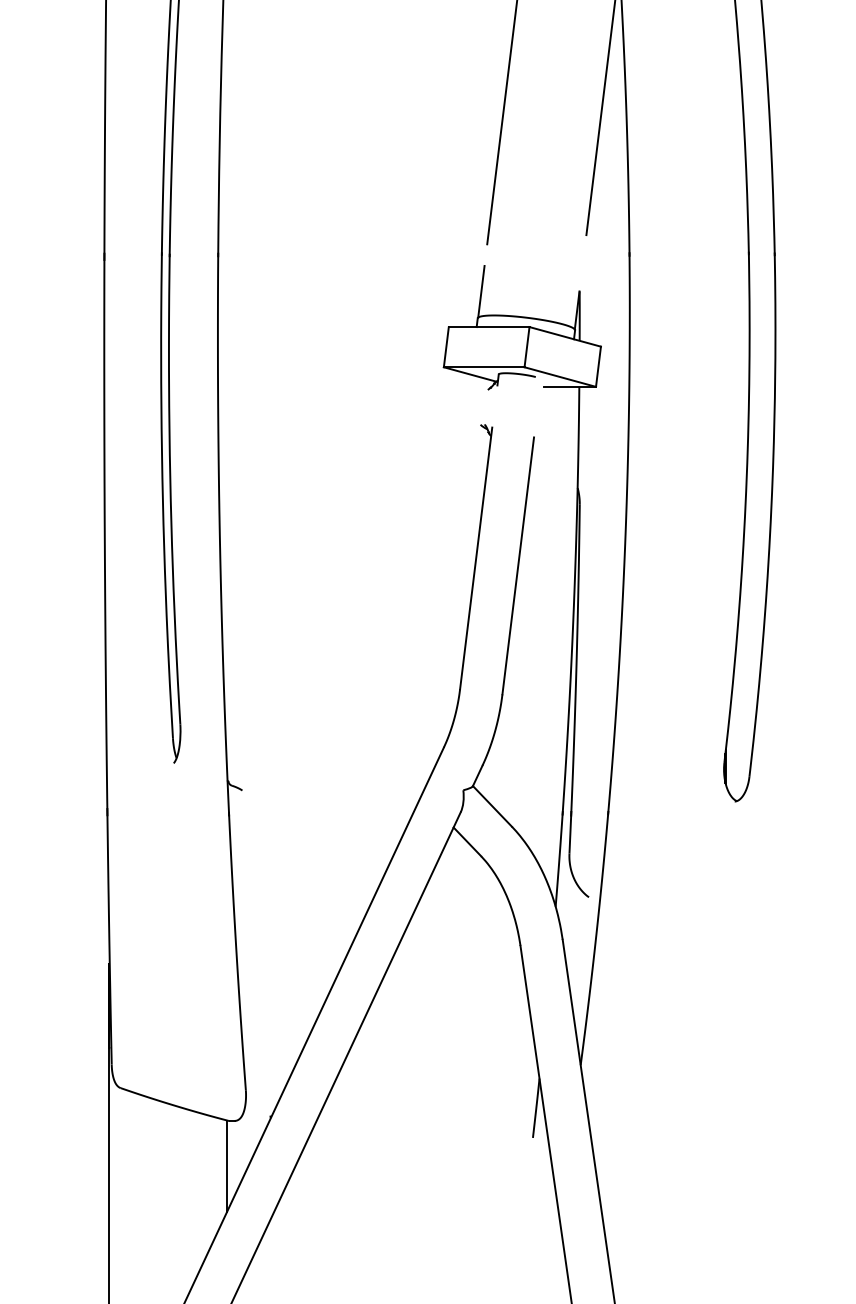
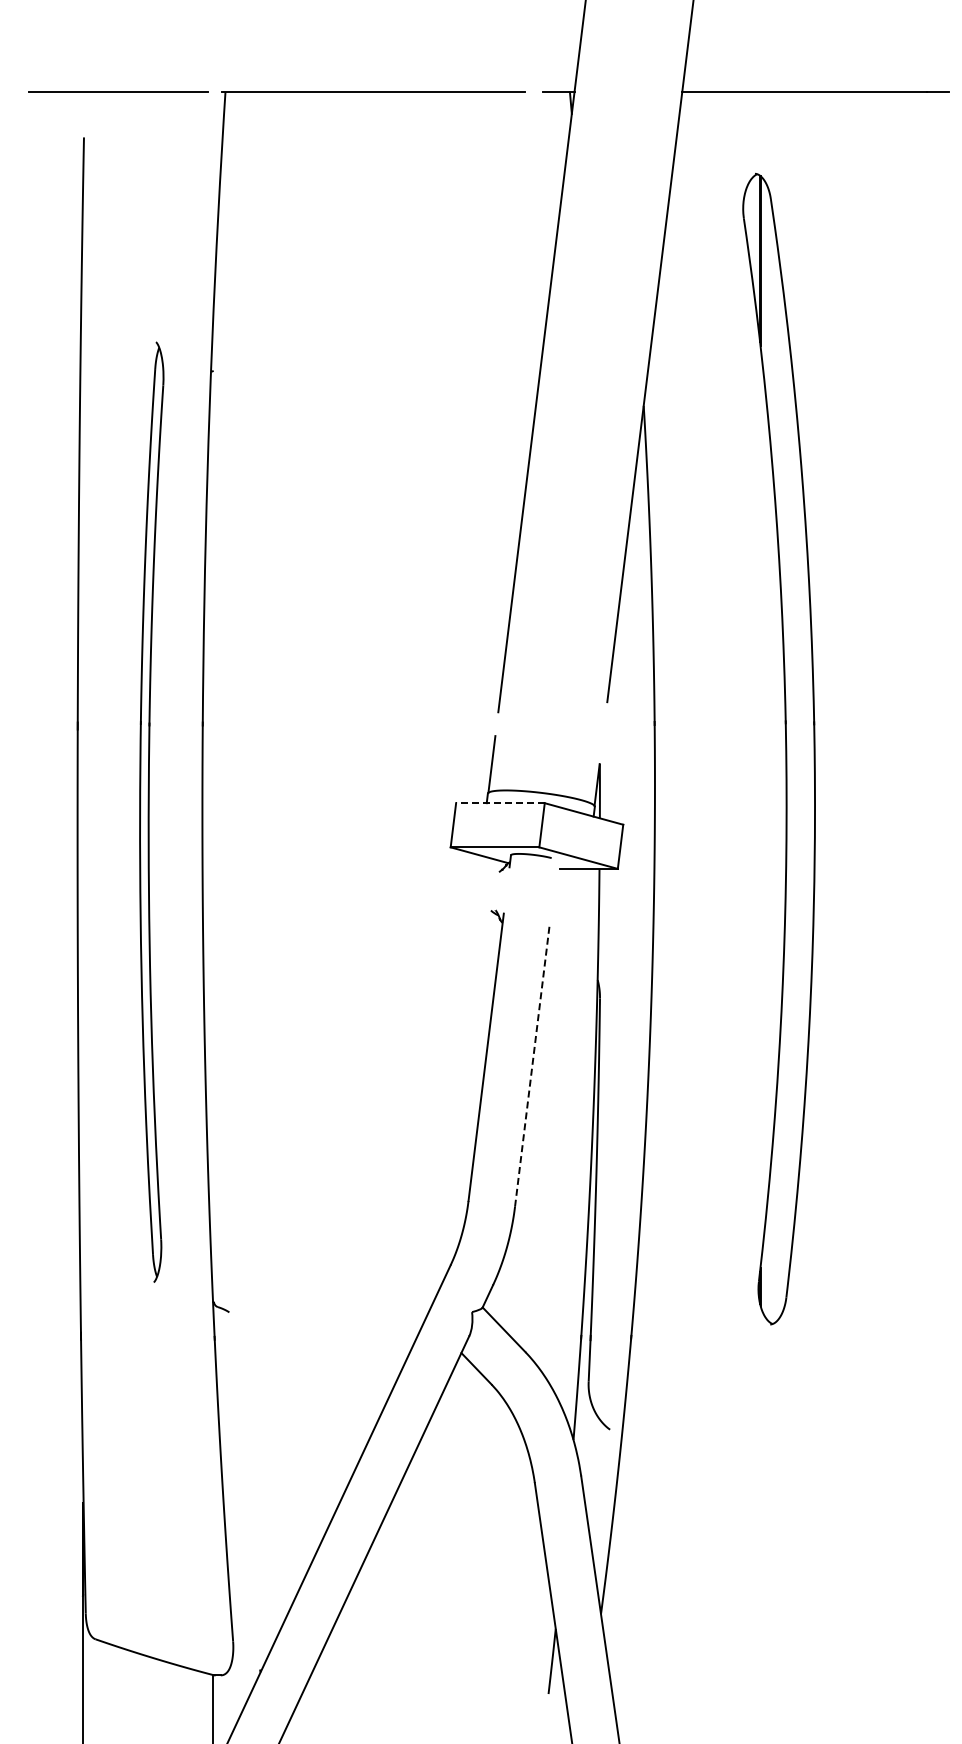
line: (488, 327) -> (499, 803), solid -> dashed
line: (518, 565) -> (532, 1065), solid -> dashed

